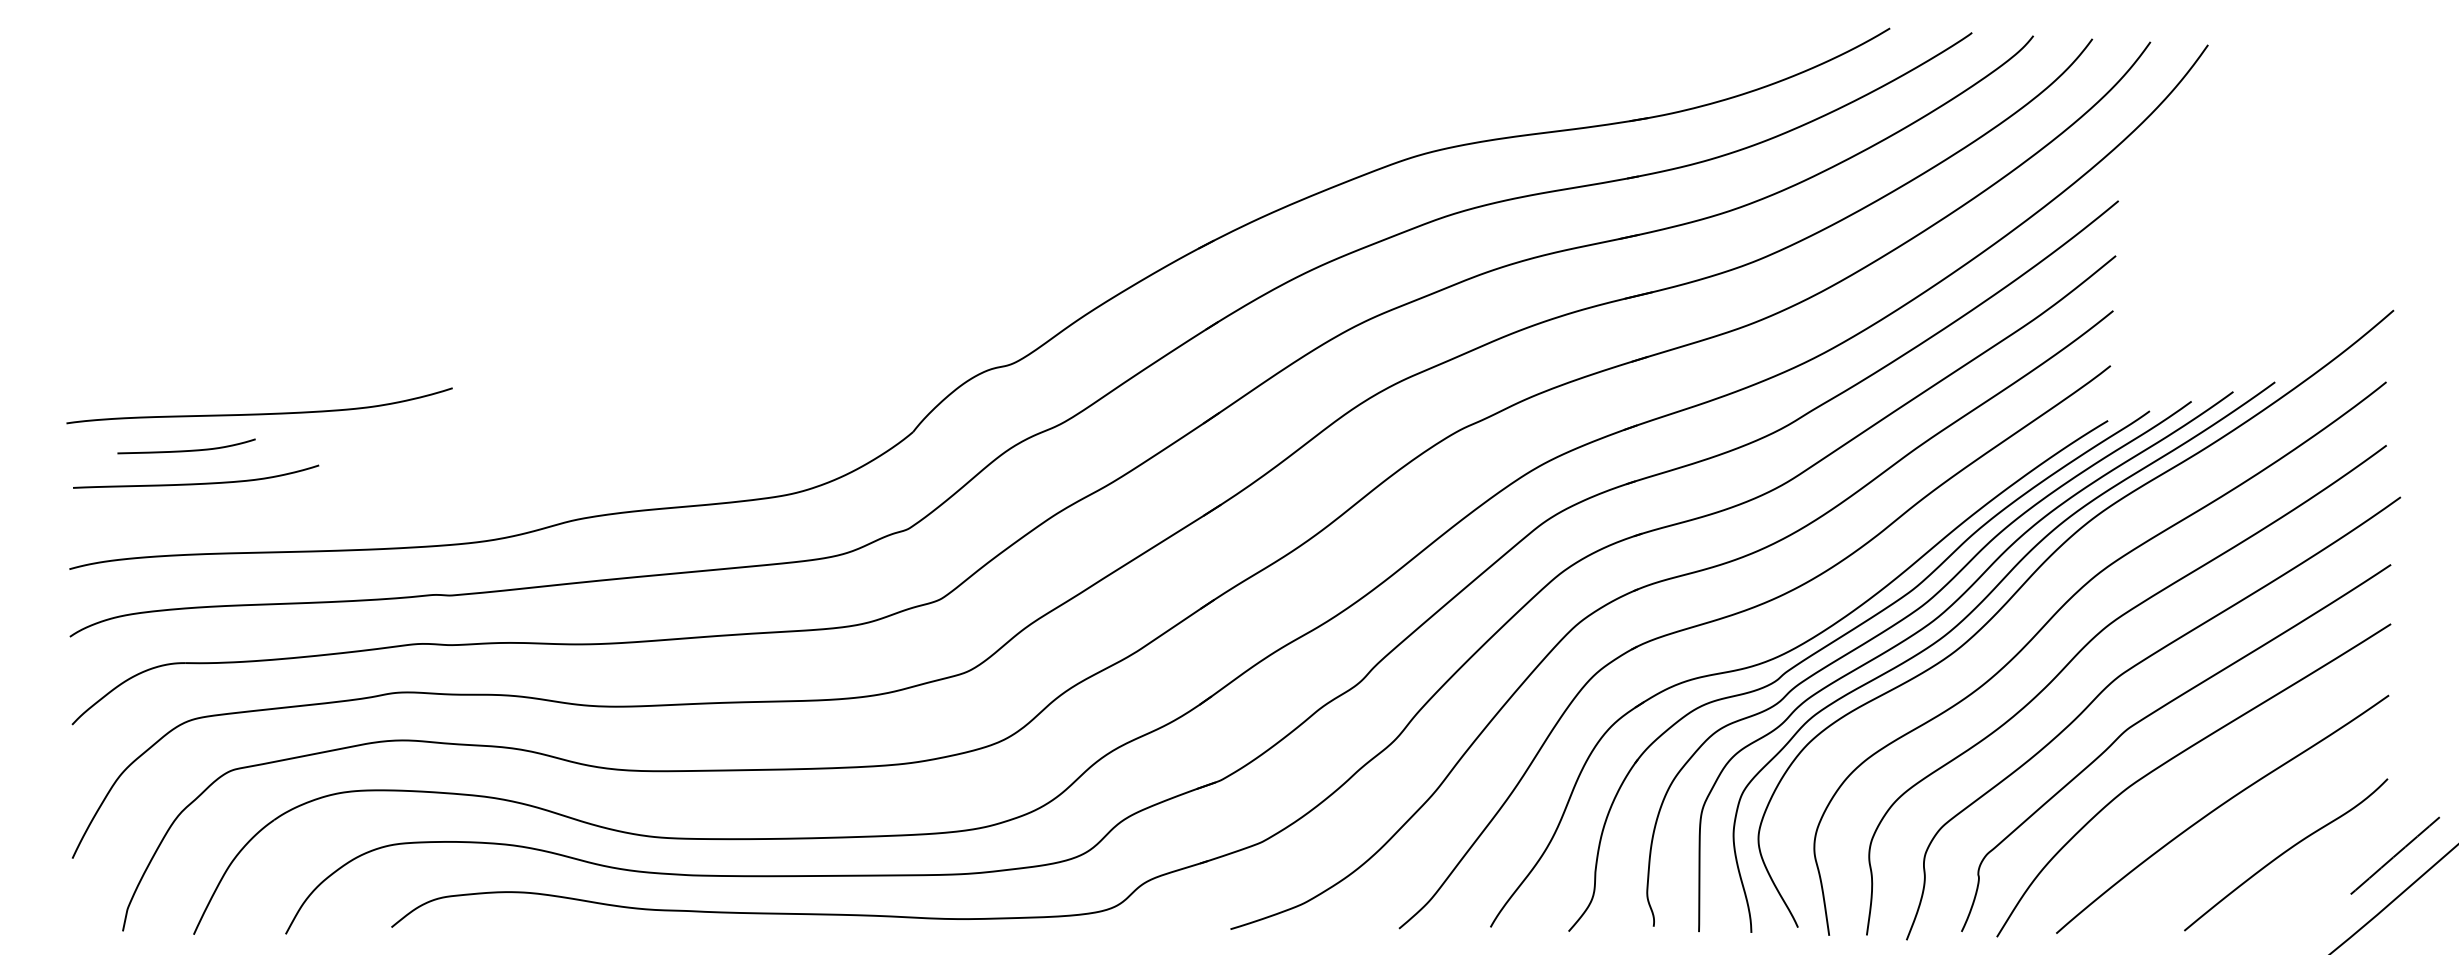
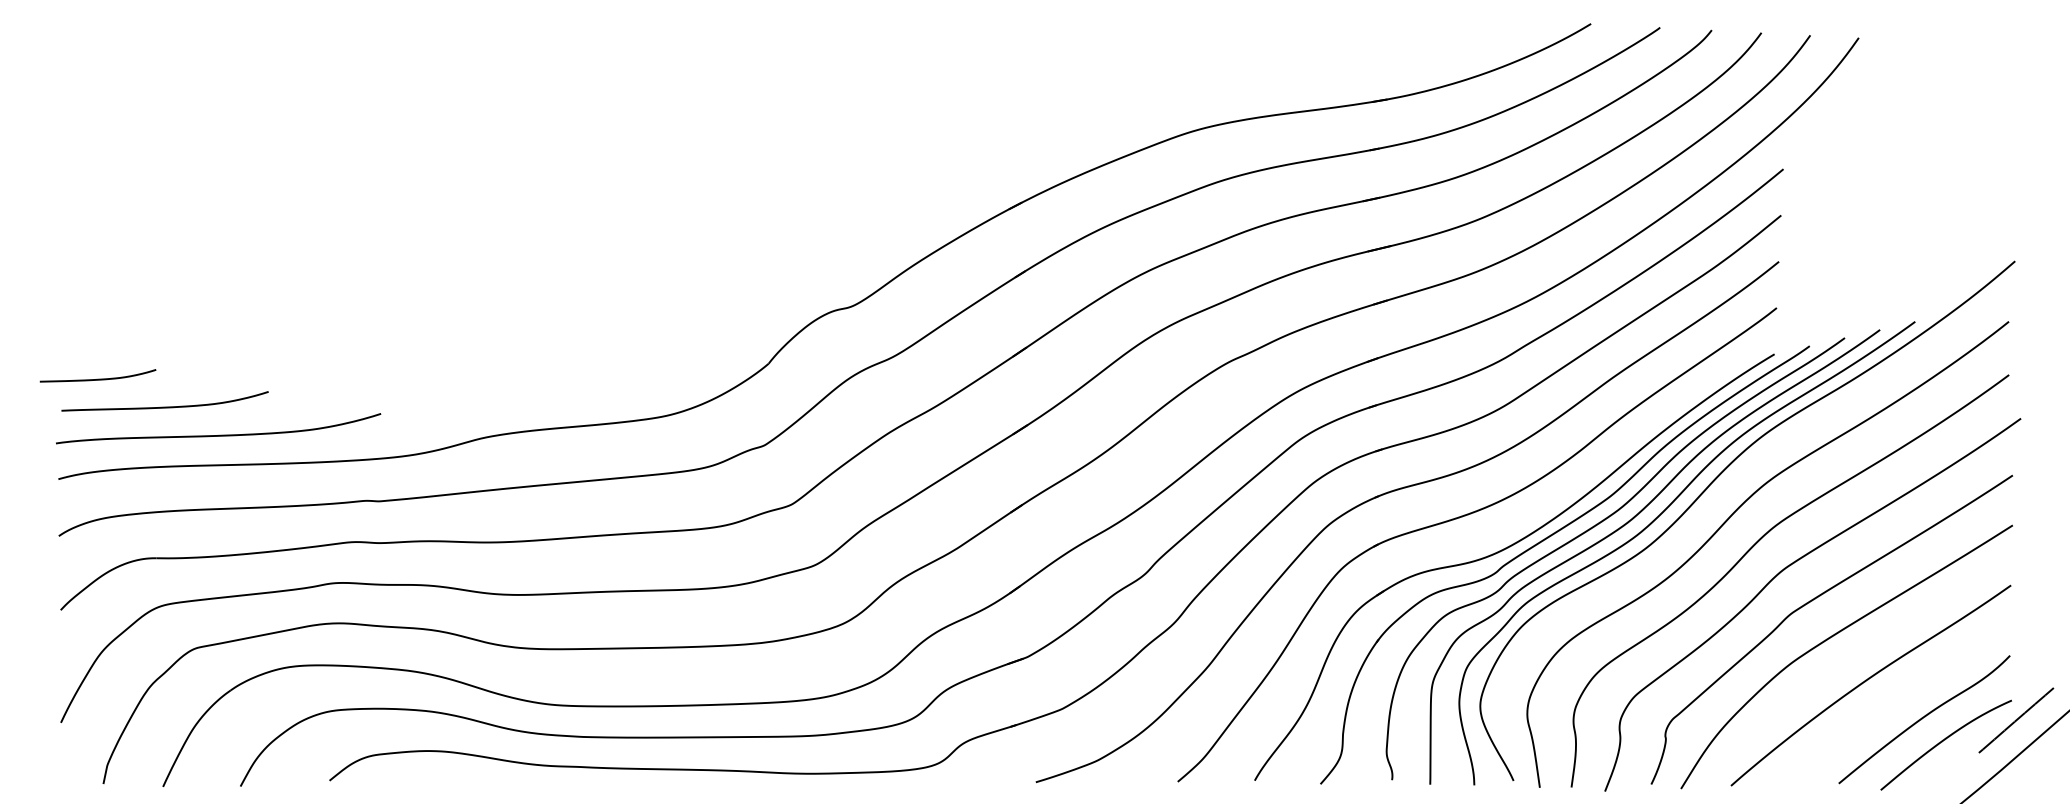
curve: (260, 412) -> (219, 434), moved
curve: (185, 449) -> (97, 378), moved
curve: (2308, 880) -> (1943, 741), added

